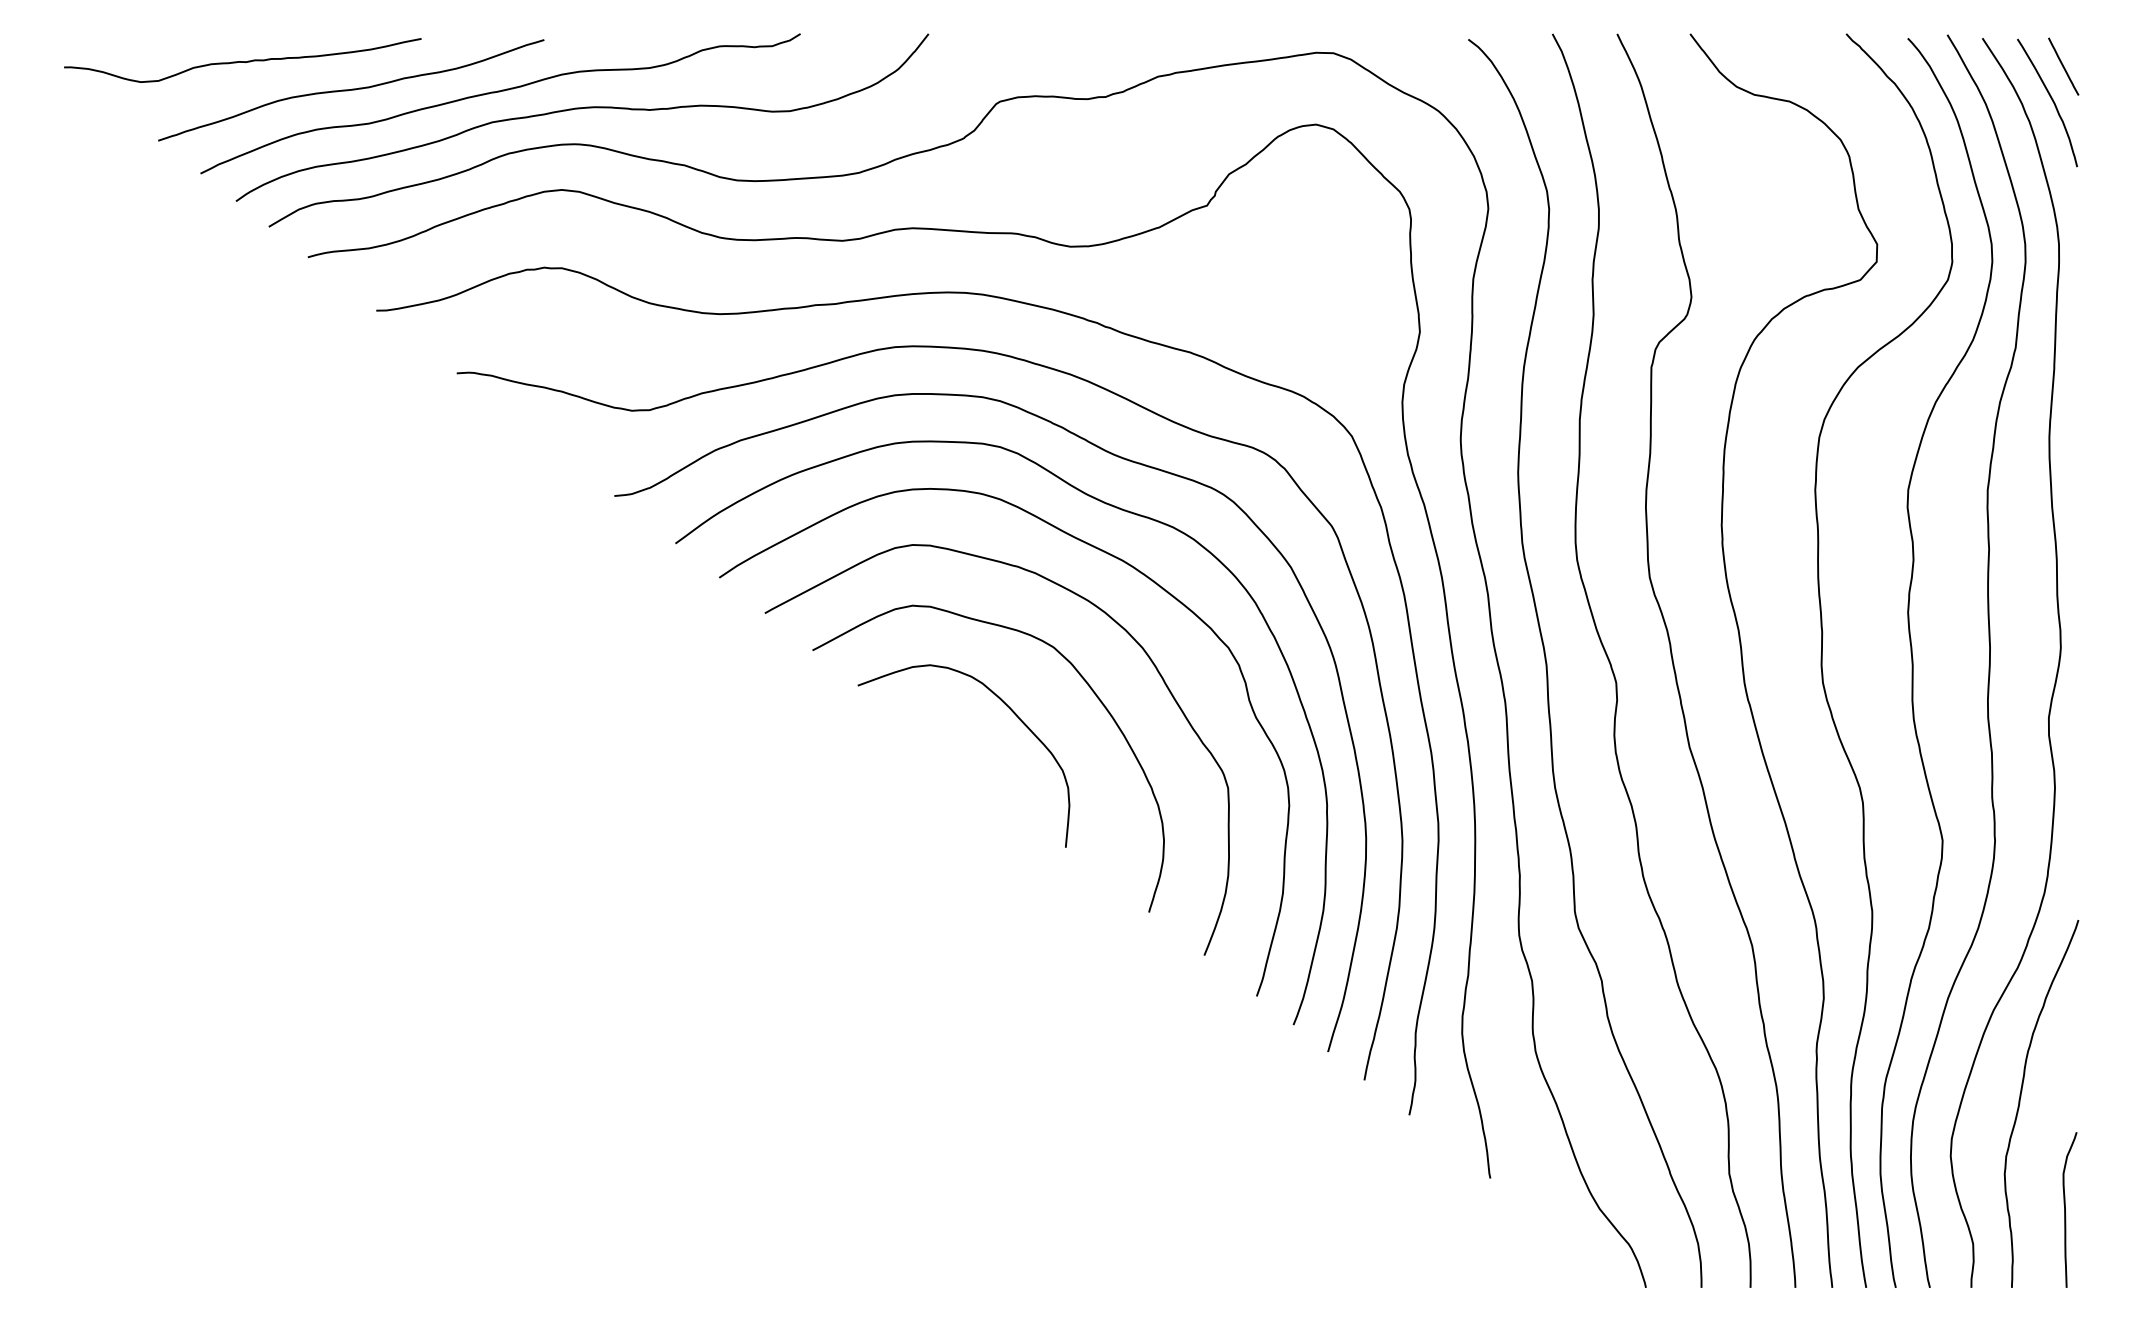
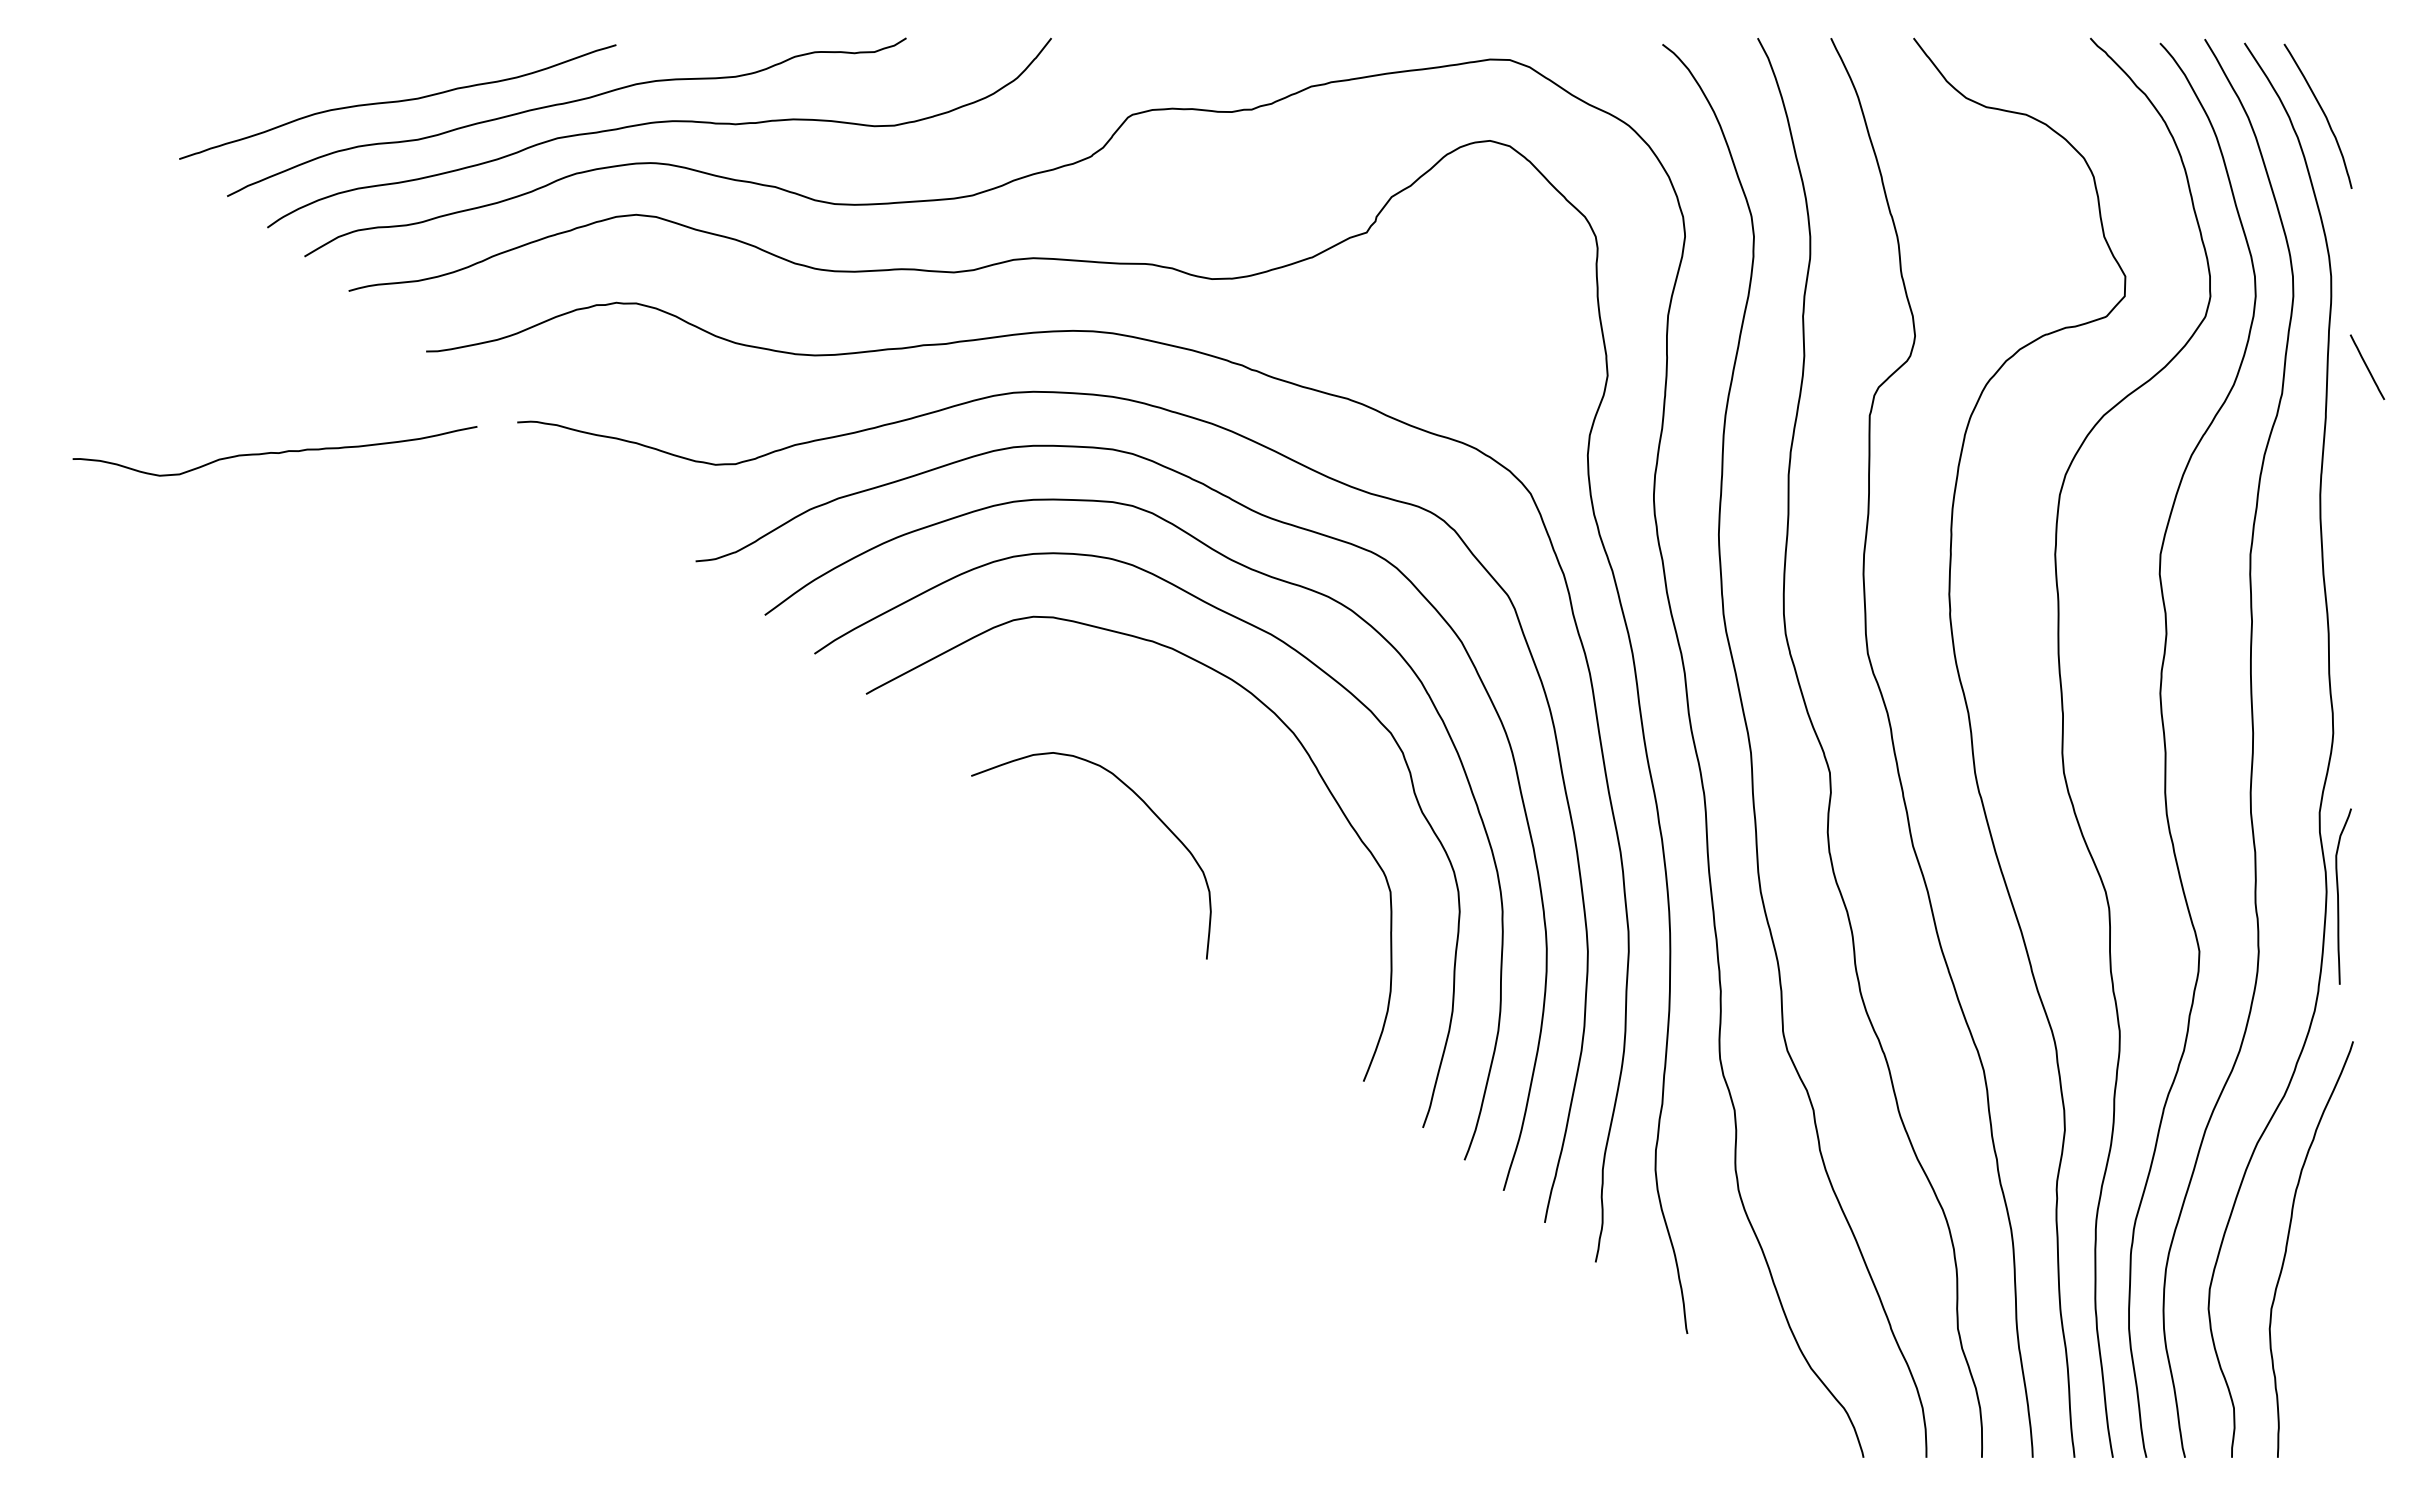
curve: (242, 61) -> (274, 452), moved
line: (2063, 66) -> (2367, 366), moved
curve: (1083, 679) -> (1226, 769), removed
curve: (2065, 1209) -> (2338, 896), moved

